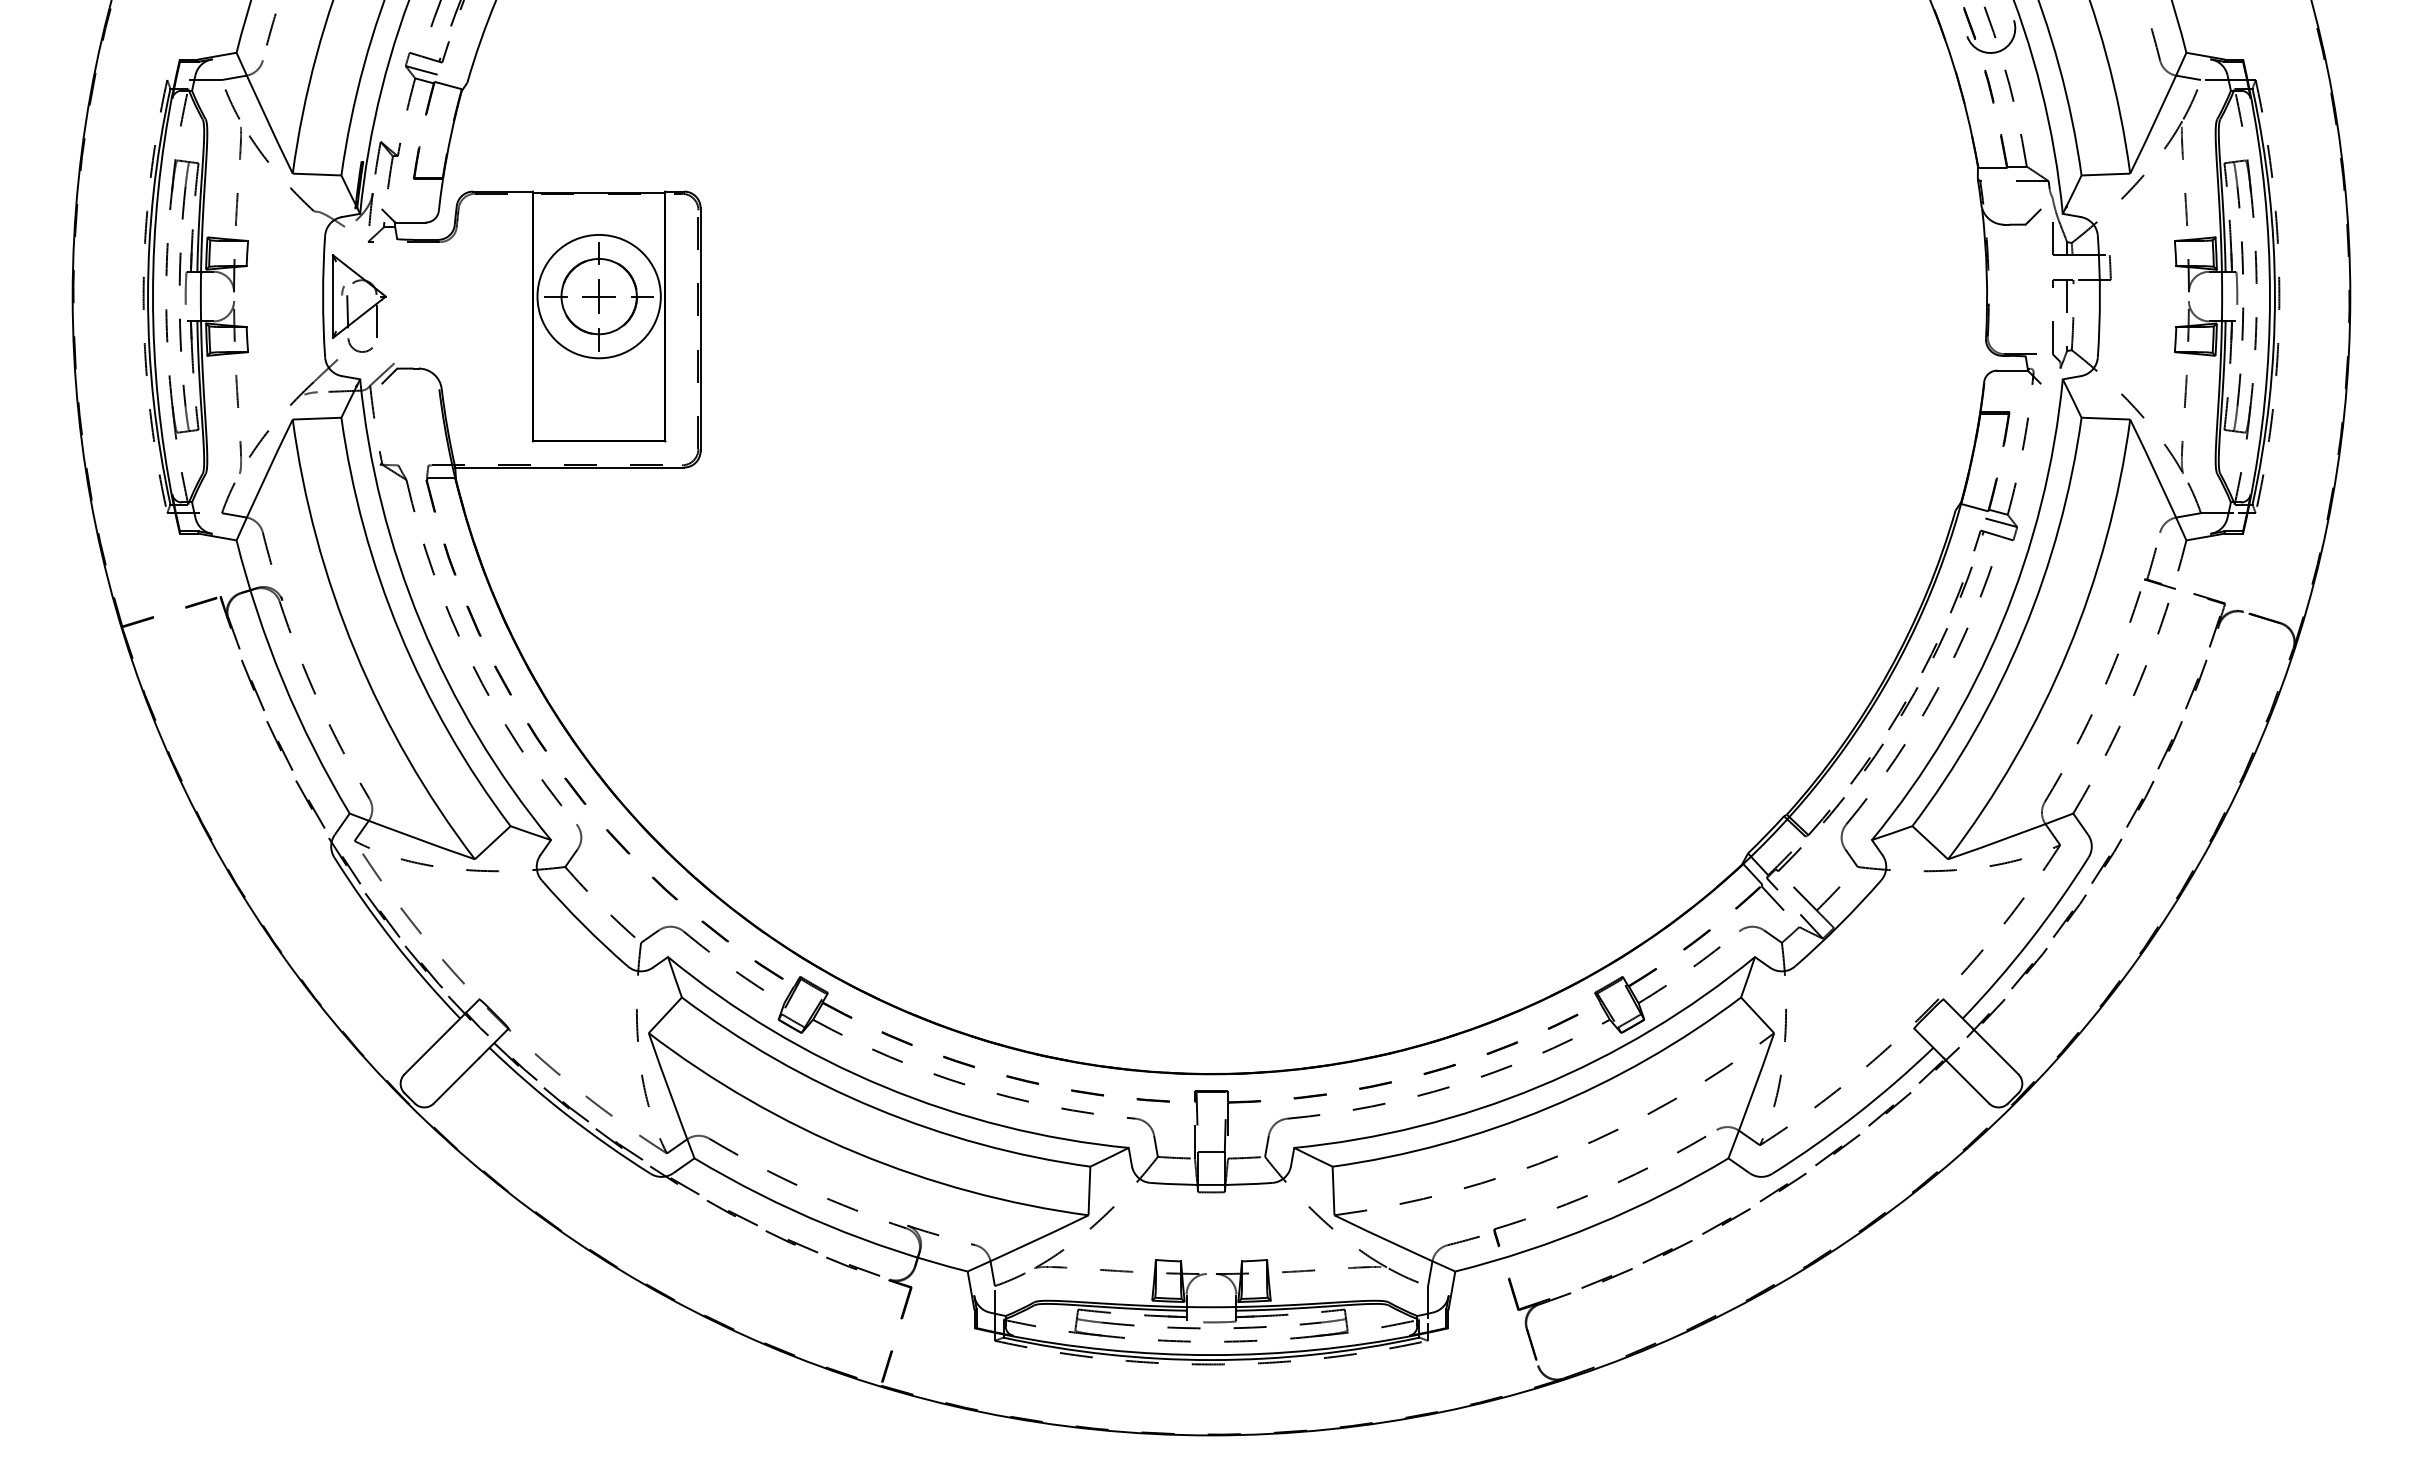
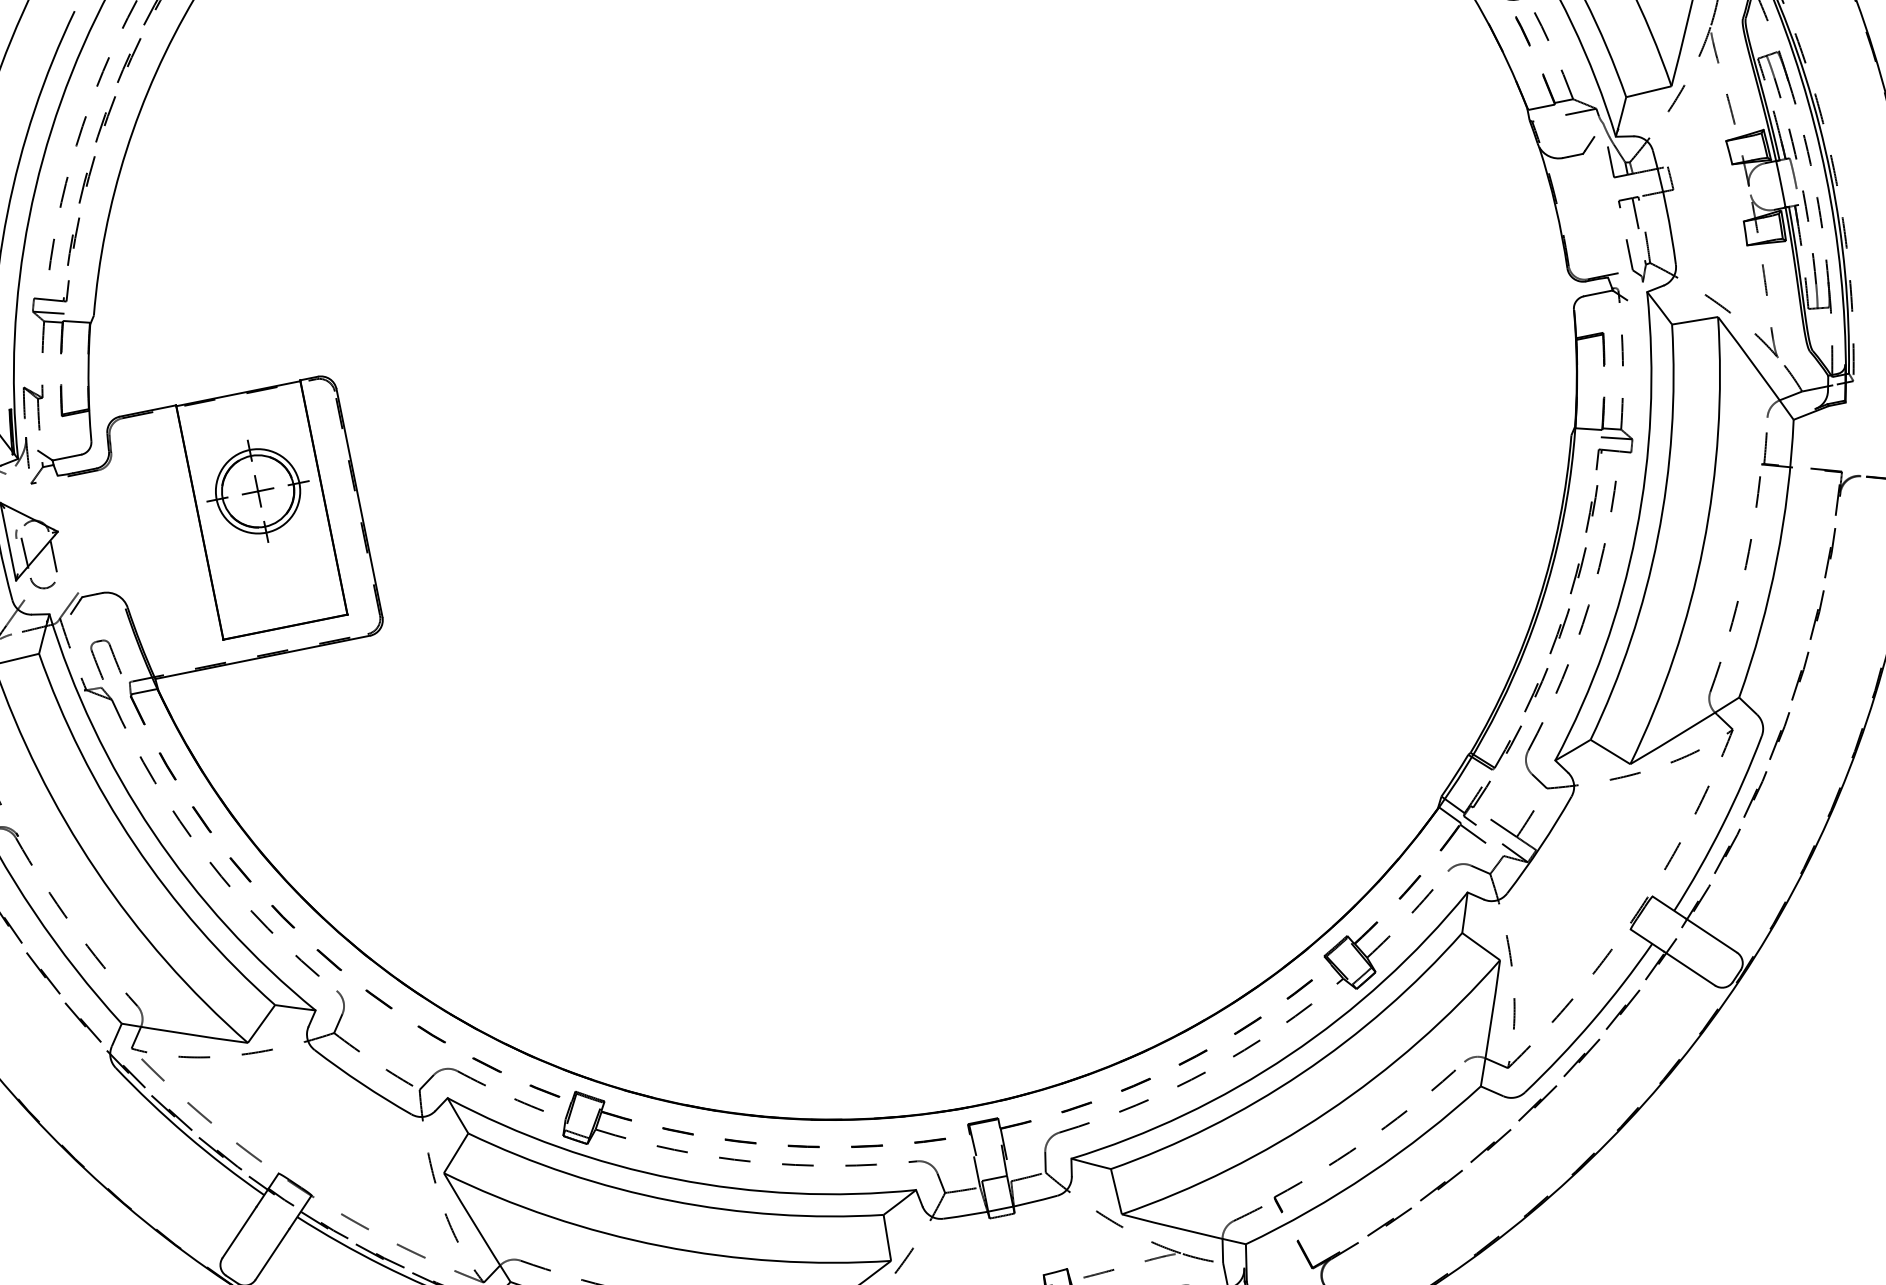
circle: (599, 296) -> (258, 491), size x0.71
part: (416, 436) -> (113, 657), added
arc: (2139, 681) -> (1776, 561), dashed -> solid
arc: (1566, 1152) -> (1327, 1111), dashed -> solid

